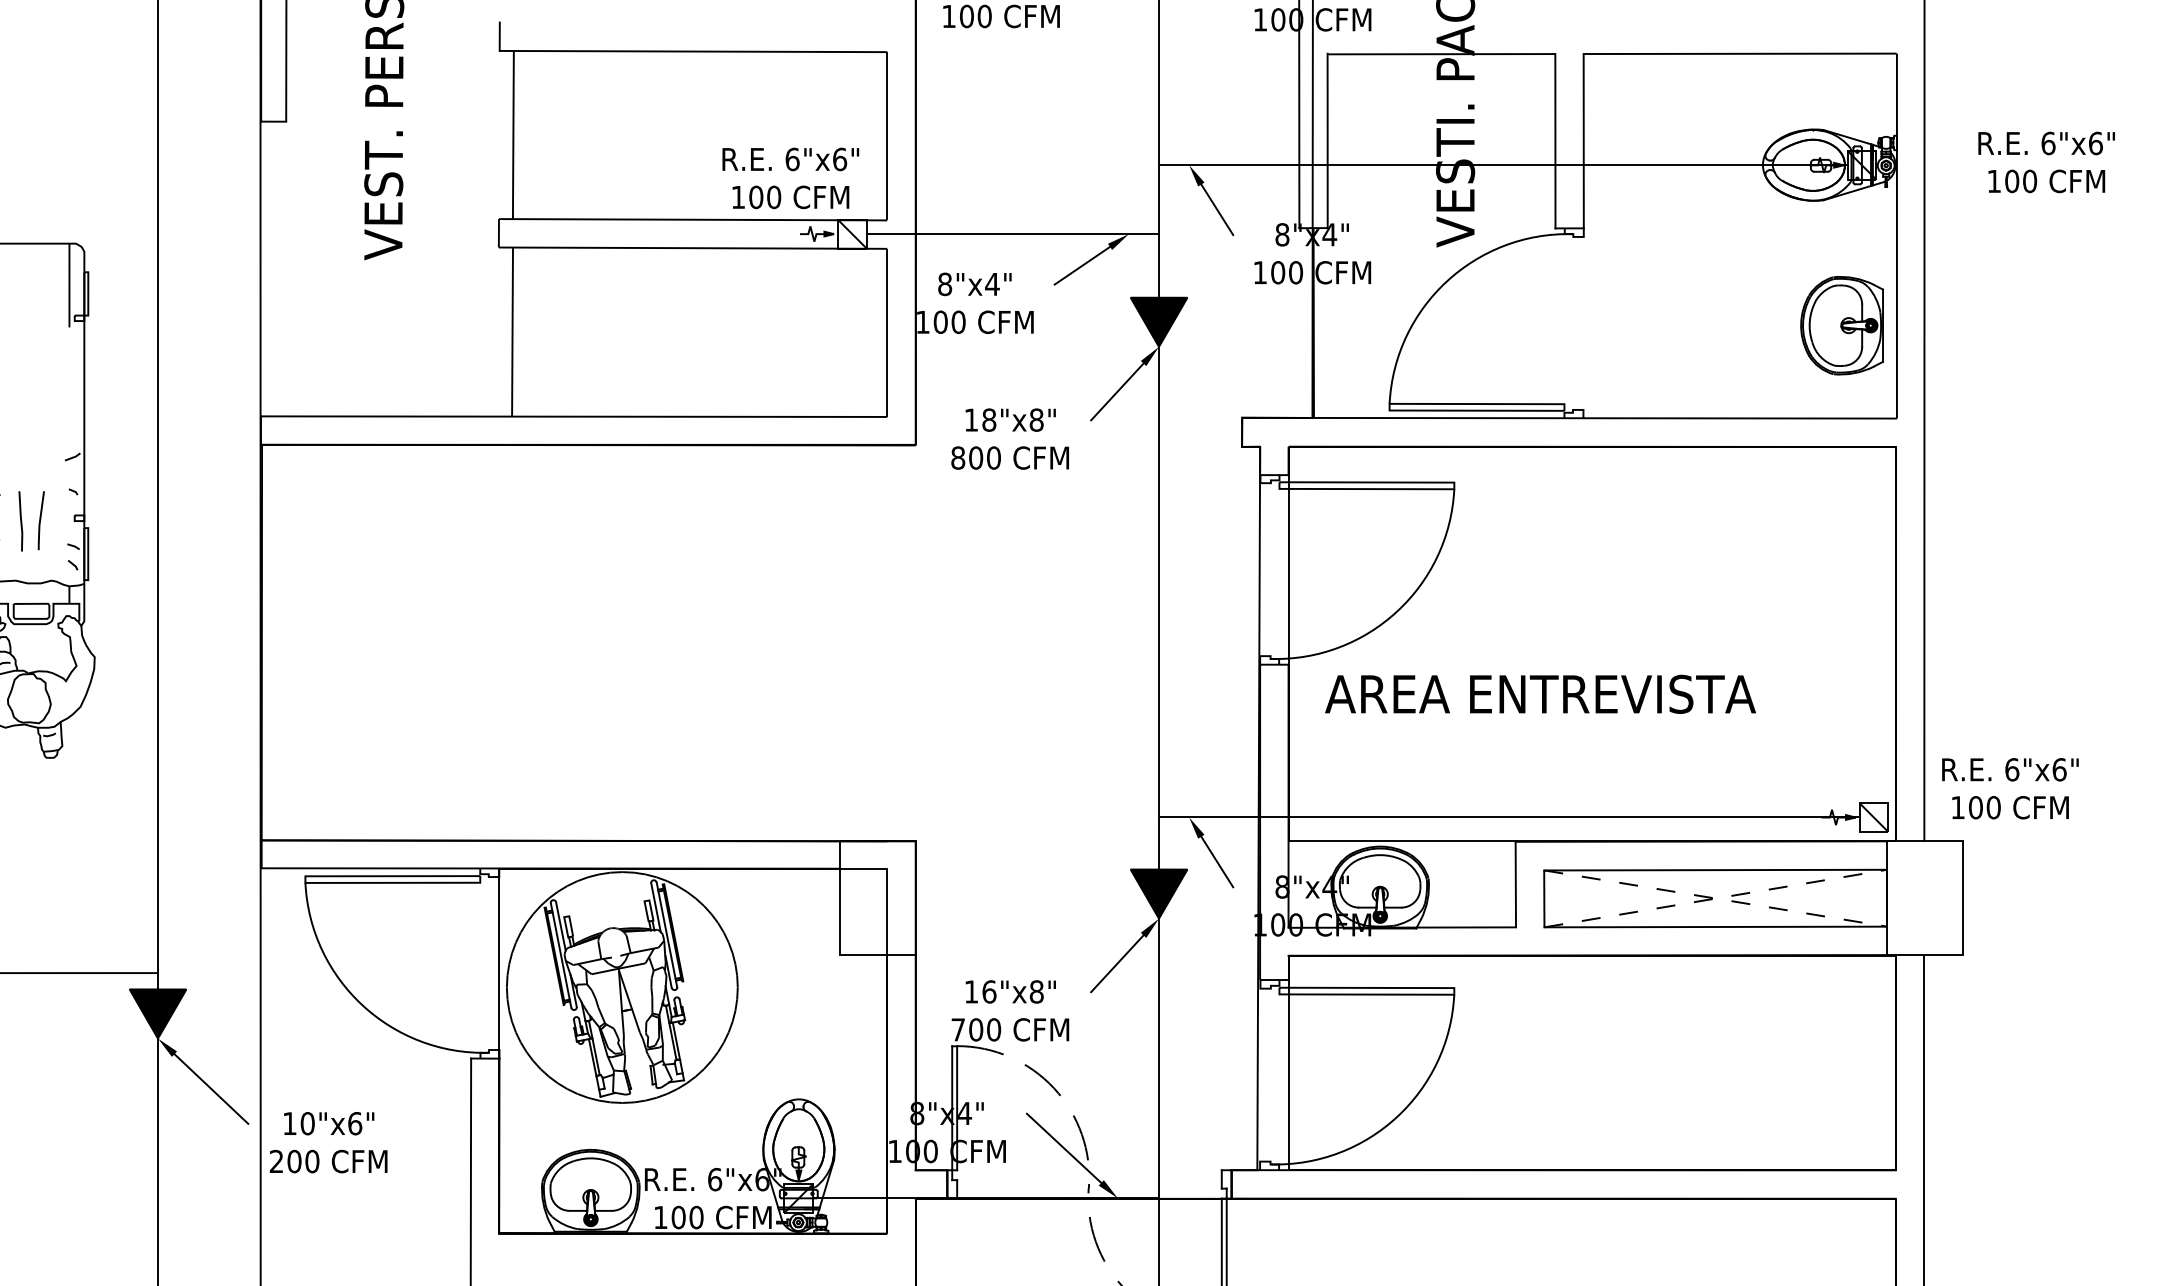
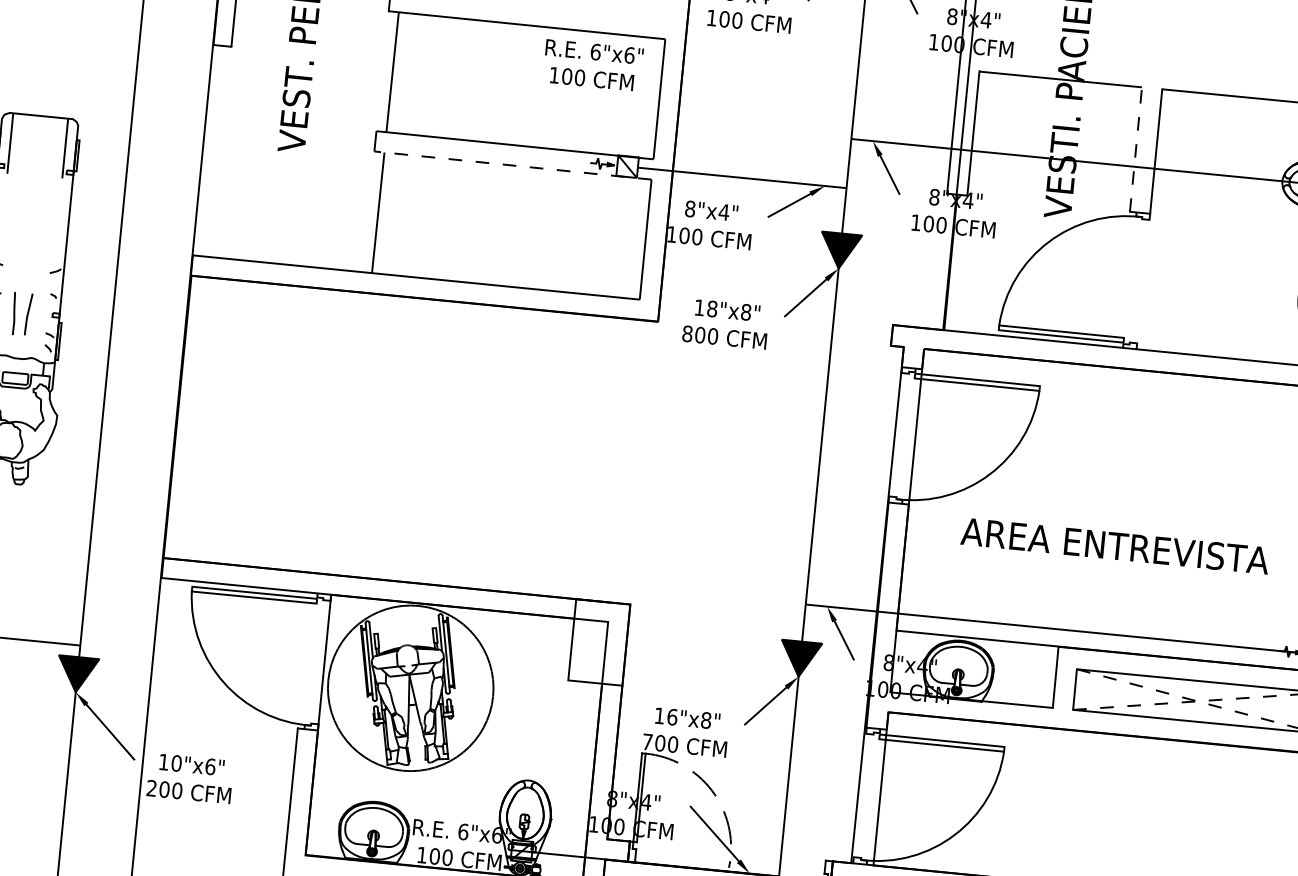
line: (1555, 140) -> (1136, 149), solid -> dashed
text: (790, 178) -> (592, 65), moved
line: (692, 248) -> (512, 165), solid -> dashed
text: (1540, 693) -> (1115, 545), moved

